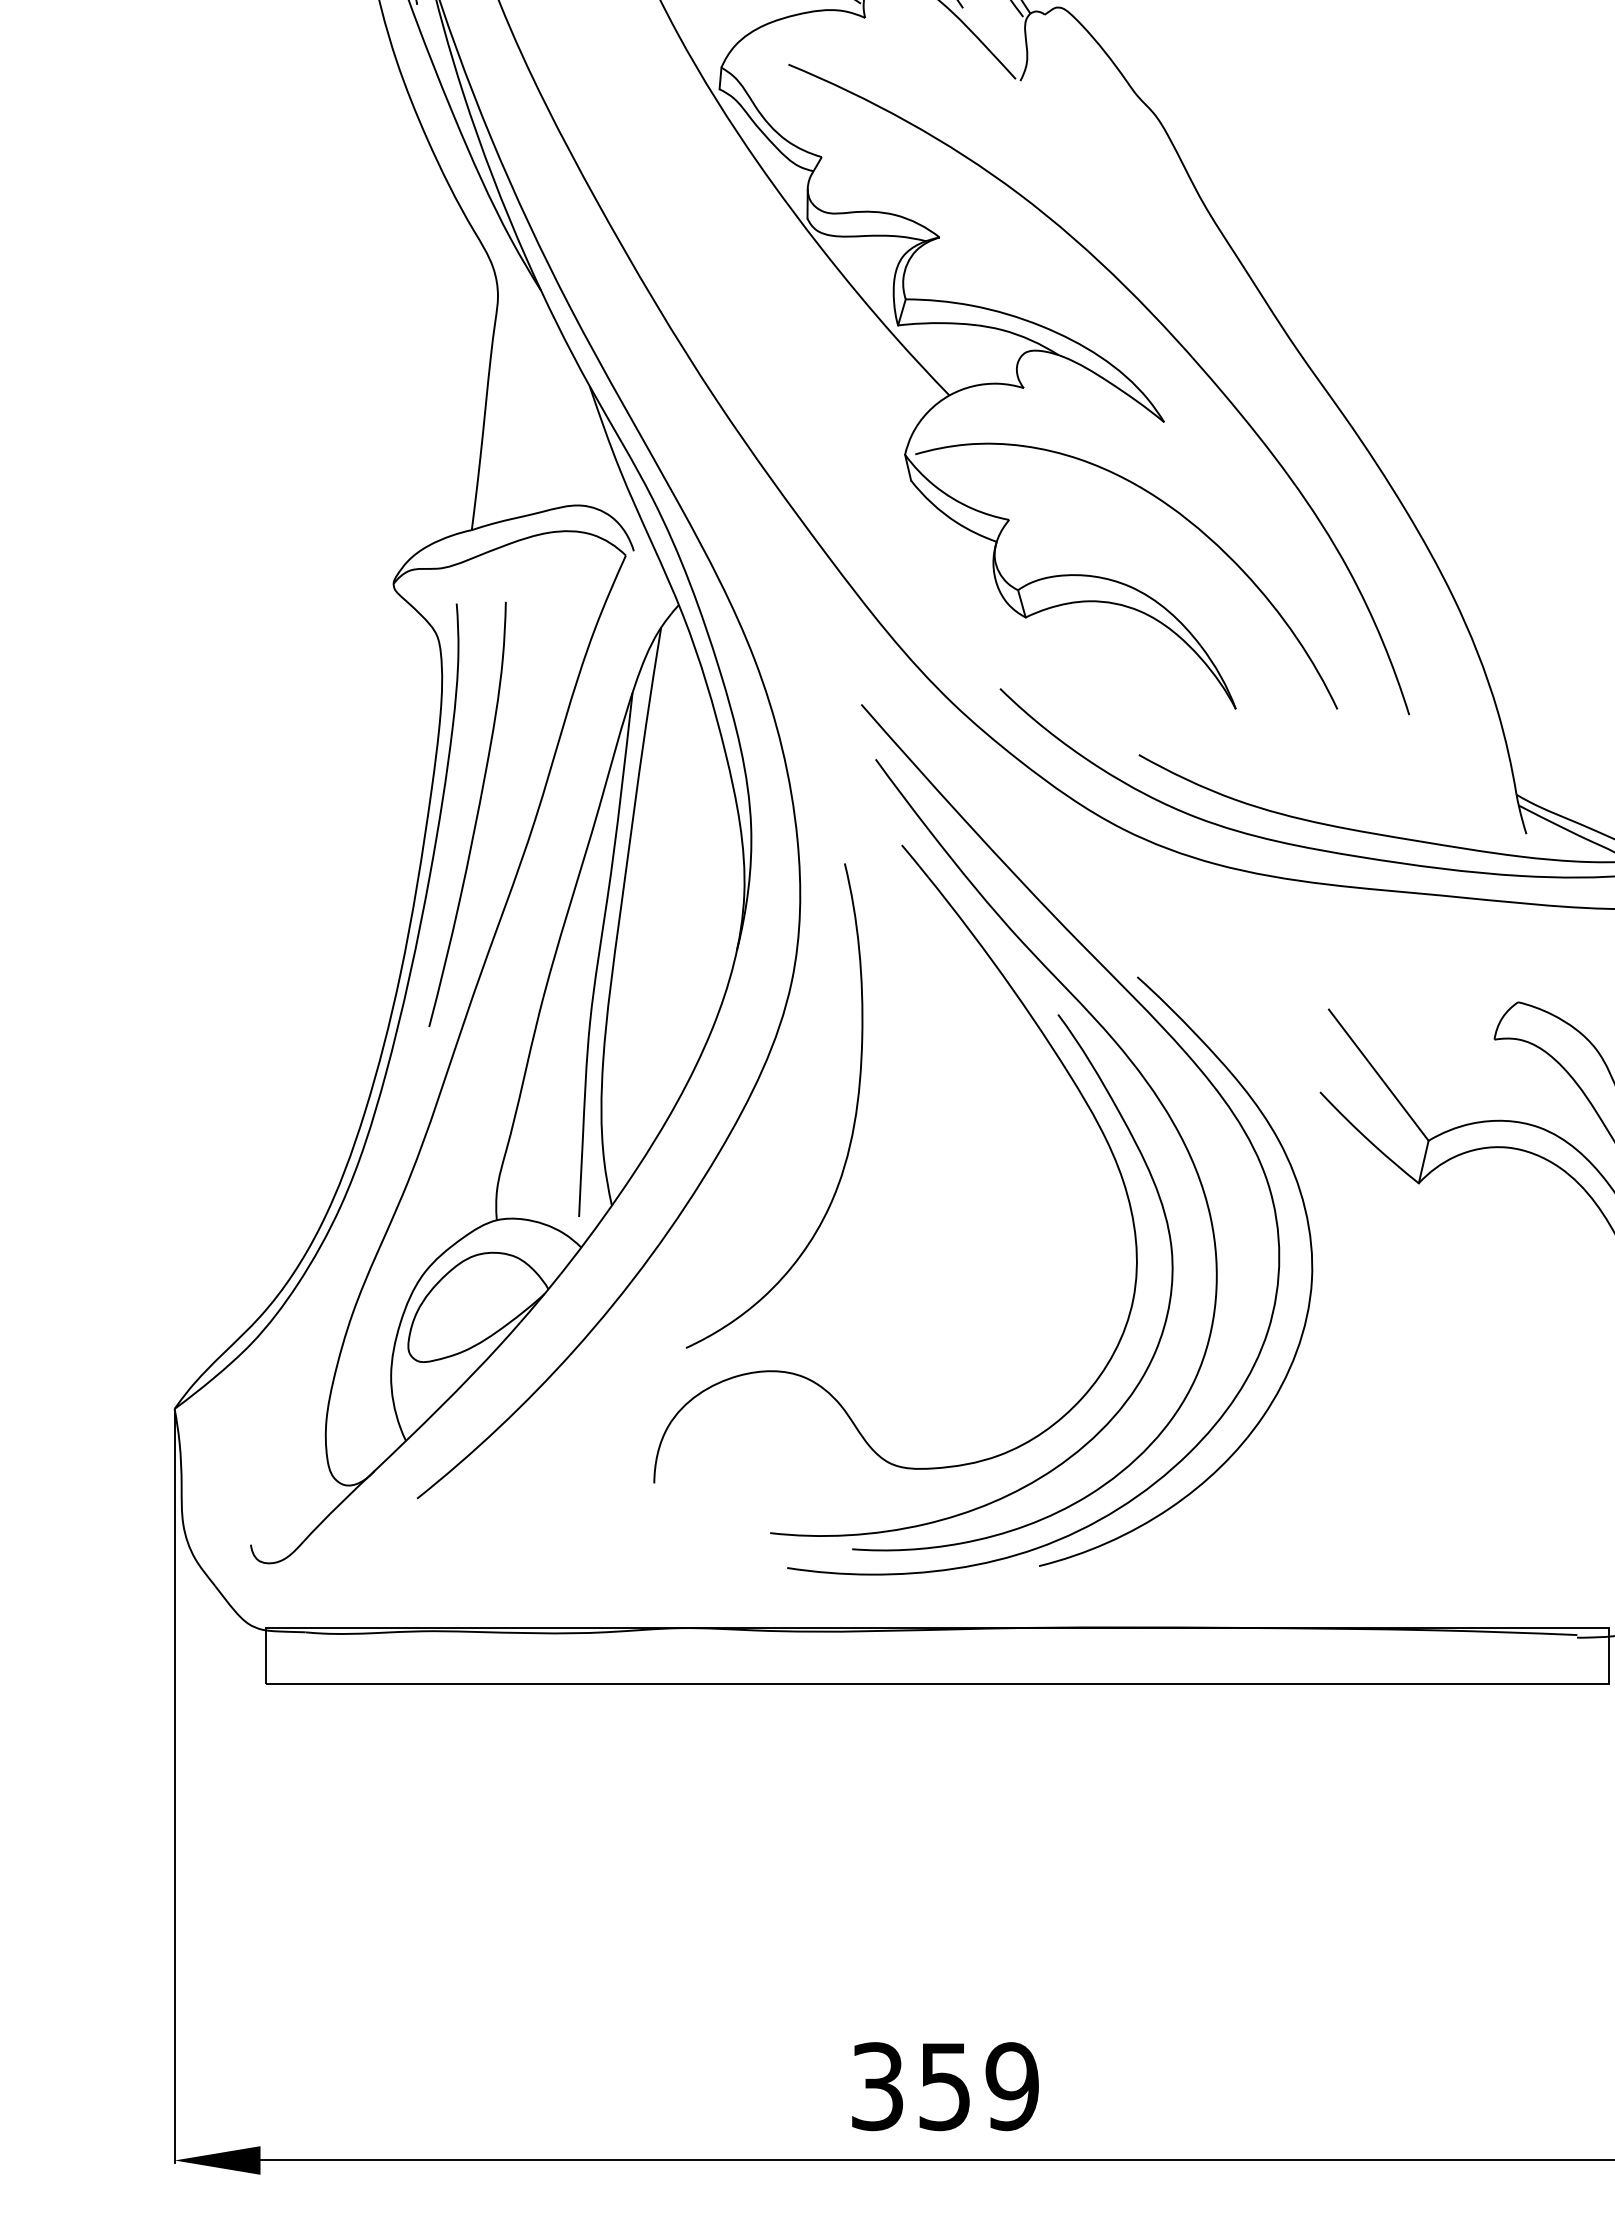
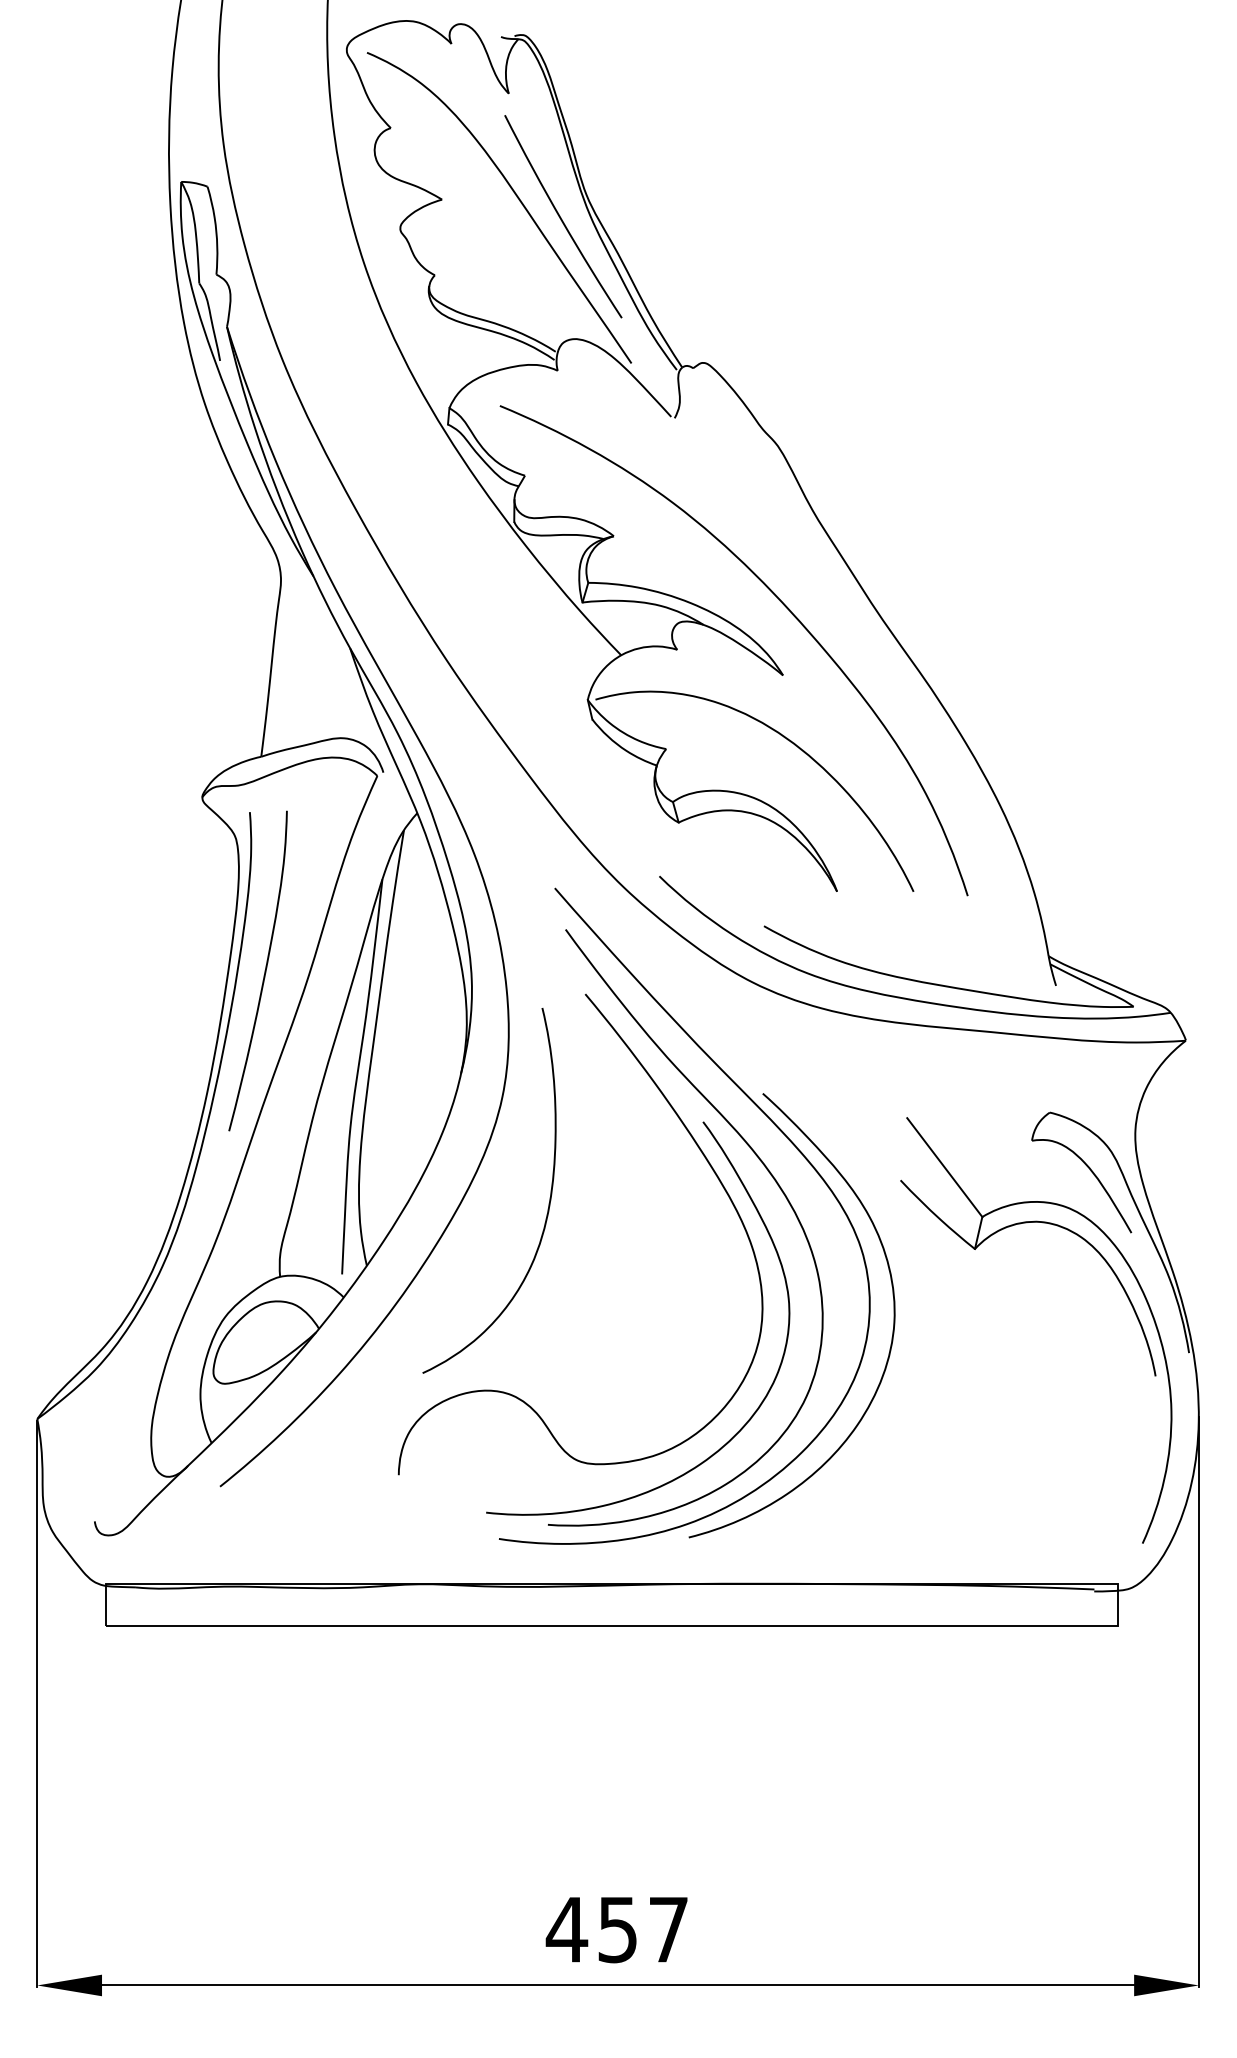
text: (943, 2086) -> (616, 1929), 359 -> 457

